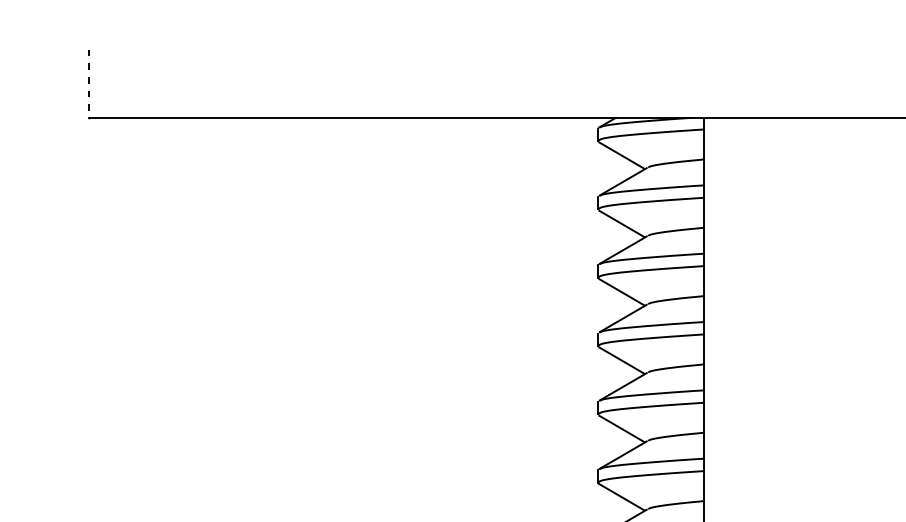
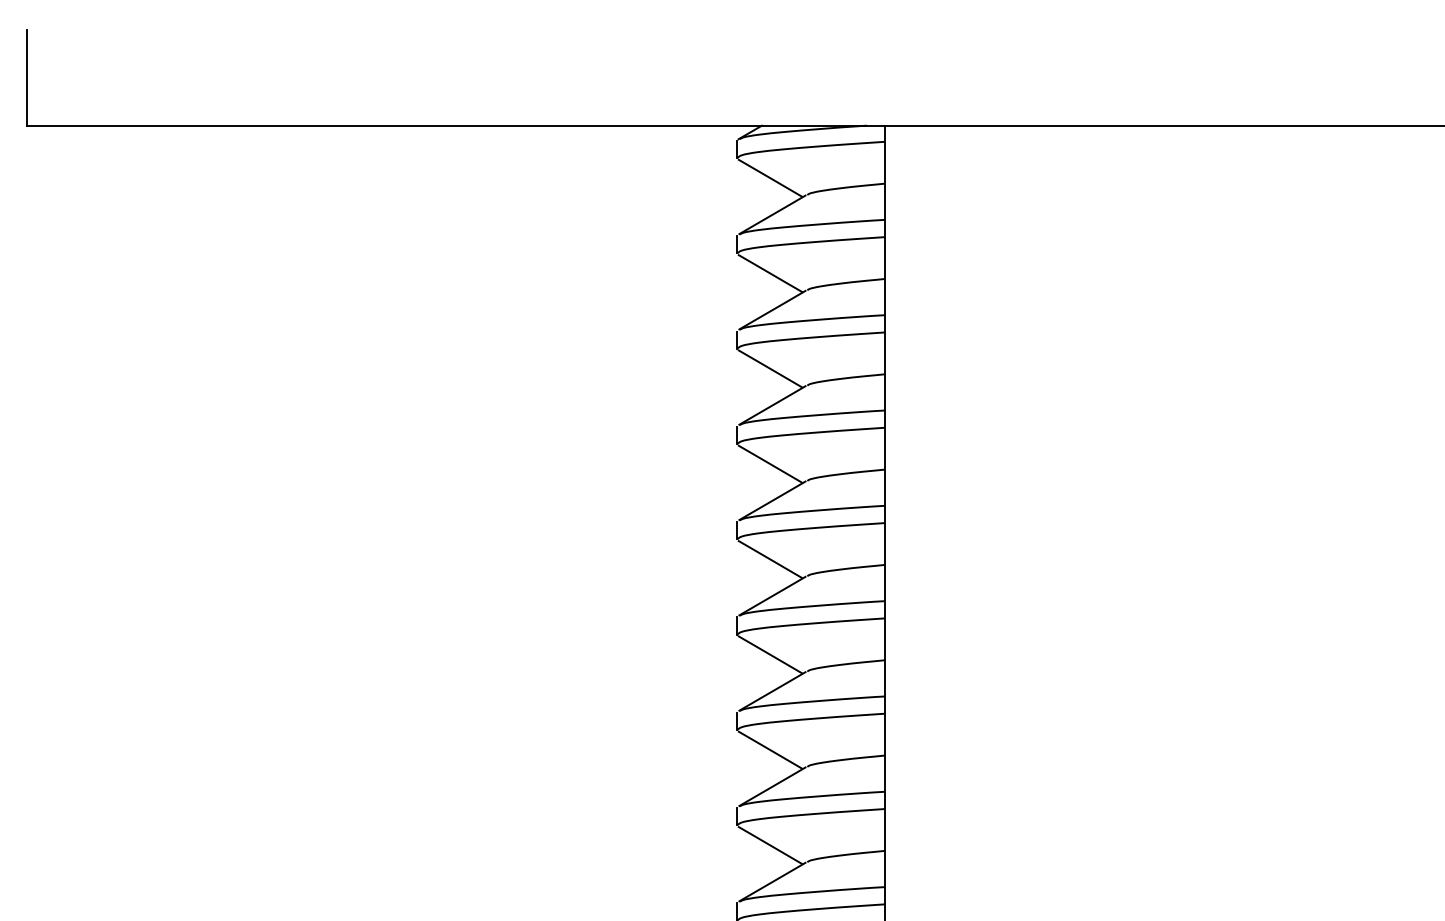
line: (89, 84) -> (27, 78), dashed -> solid

